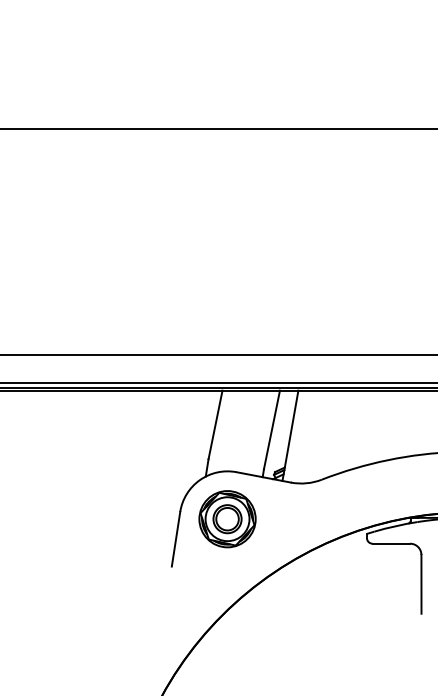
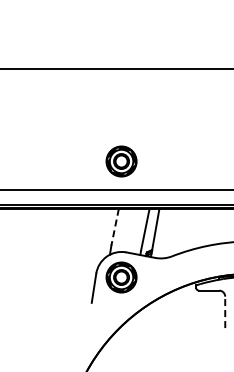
part: (227, 302) -> (121, 161), added
line: (216, 425) -> (115, 227), solid -> dashed
line: (421, 584) -> (225, 312), solid -> dashed

